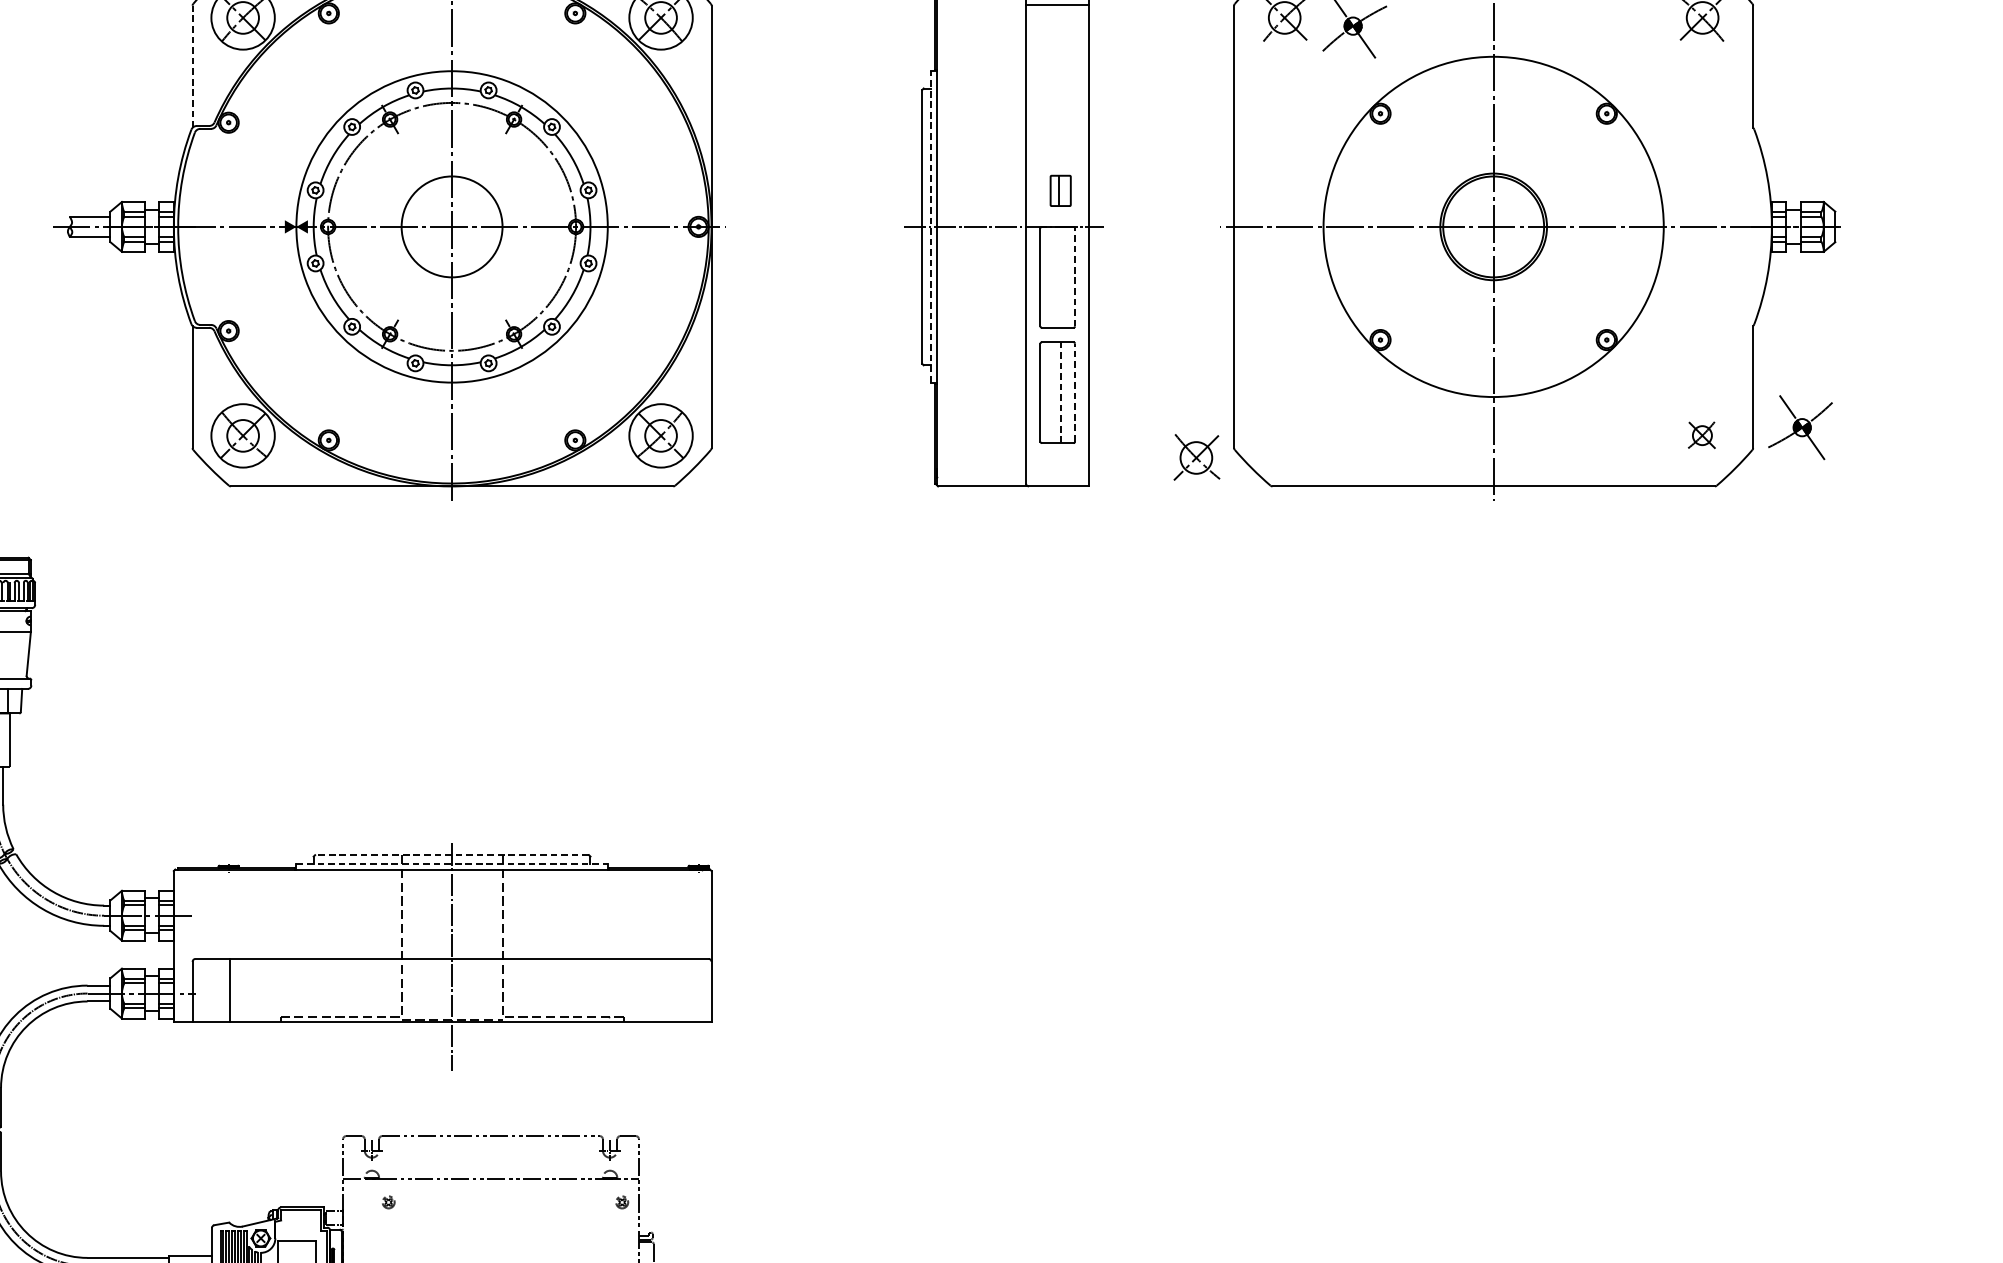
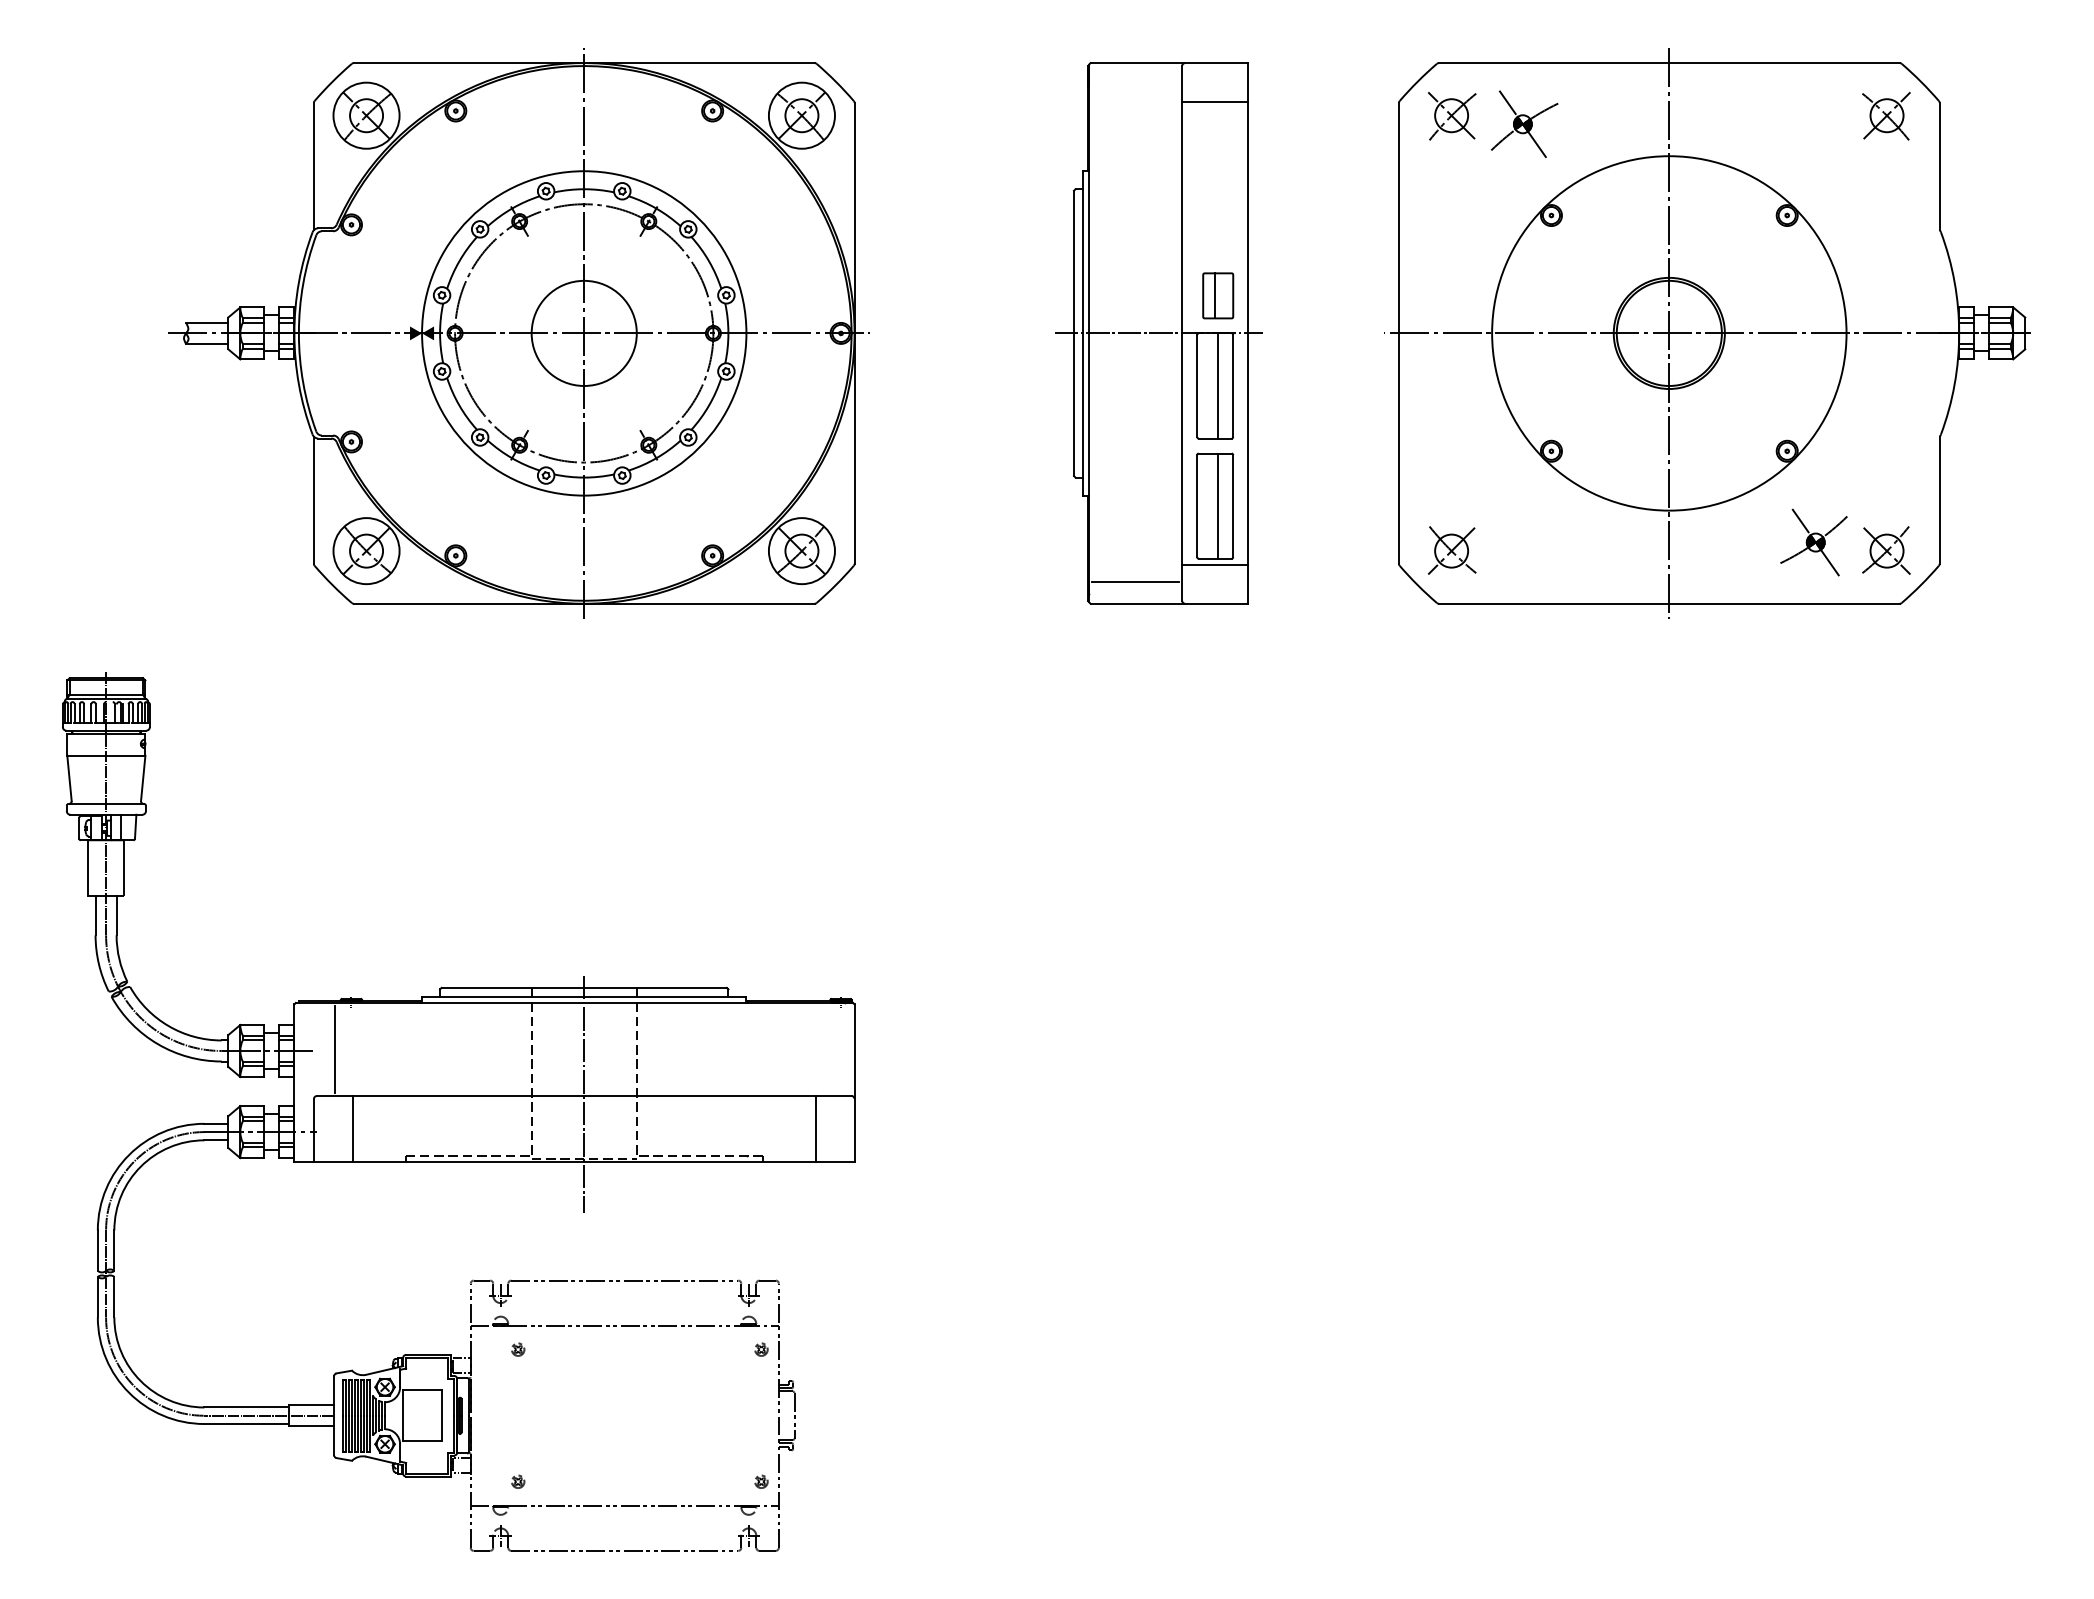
line: (192, 66) -> (313, 166), dashed -> solid
part: (1060, 190) -> (1218, 295), size x1.43
line: (931, 226) -> (1083, 332), dashed -> solid
line: (1060, 276) -> (1218, 385), added
line: (1075, 276) -> (1233, 385), dashed -> solid
line: (1075, 392) -> (1233, 505), dashed -> solid
line: (1060, 393) -> (1218, 506), dashed -> solid
part: (1800, 427) -> (1813, 542), moved
part: (1702, 435) -> (1886, 550), size x1.67
line: (1058, 448) -> (1215, 564), added
part: (1196, 457) -> (1451, 550), moved
line: (981, 466) -> (1135, 582), added
line: (452, 854) -> (584, 987), dashed -> solid
line: (452, 863) -> (584, 996), dashed -> solid
line: (213, 914) -> (335, 1049), added
line: (674, 991) -> (815, 1129), added

